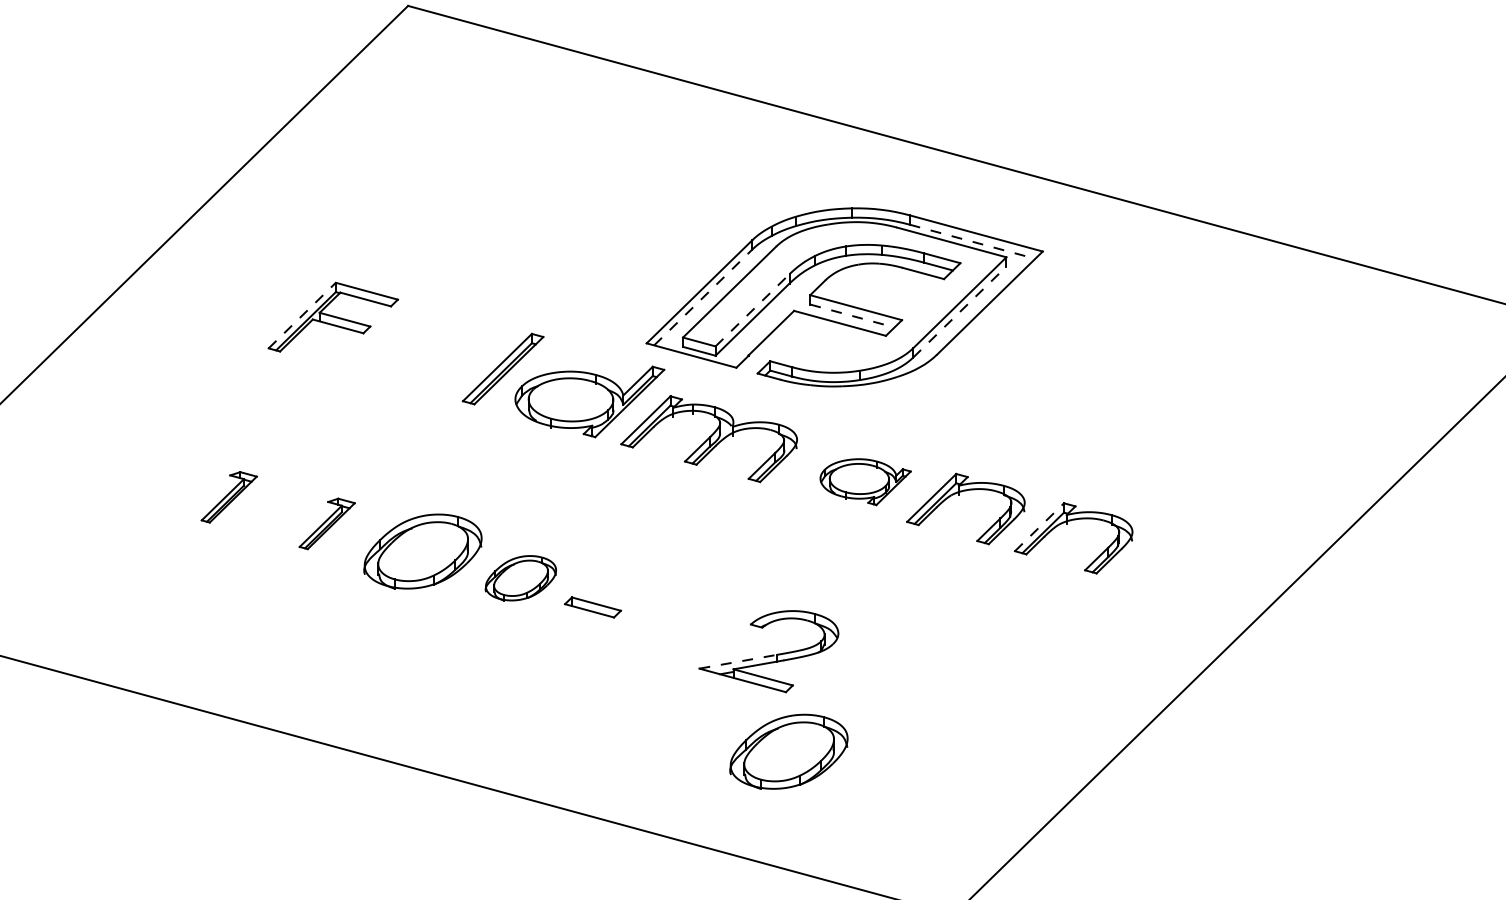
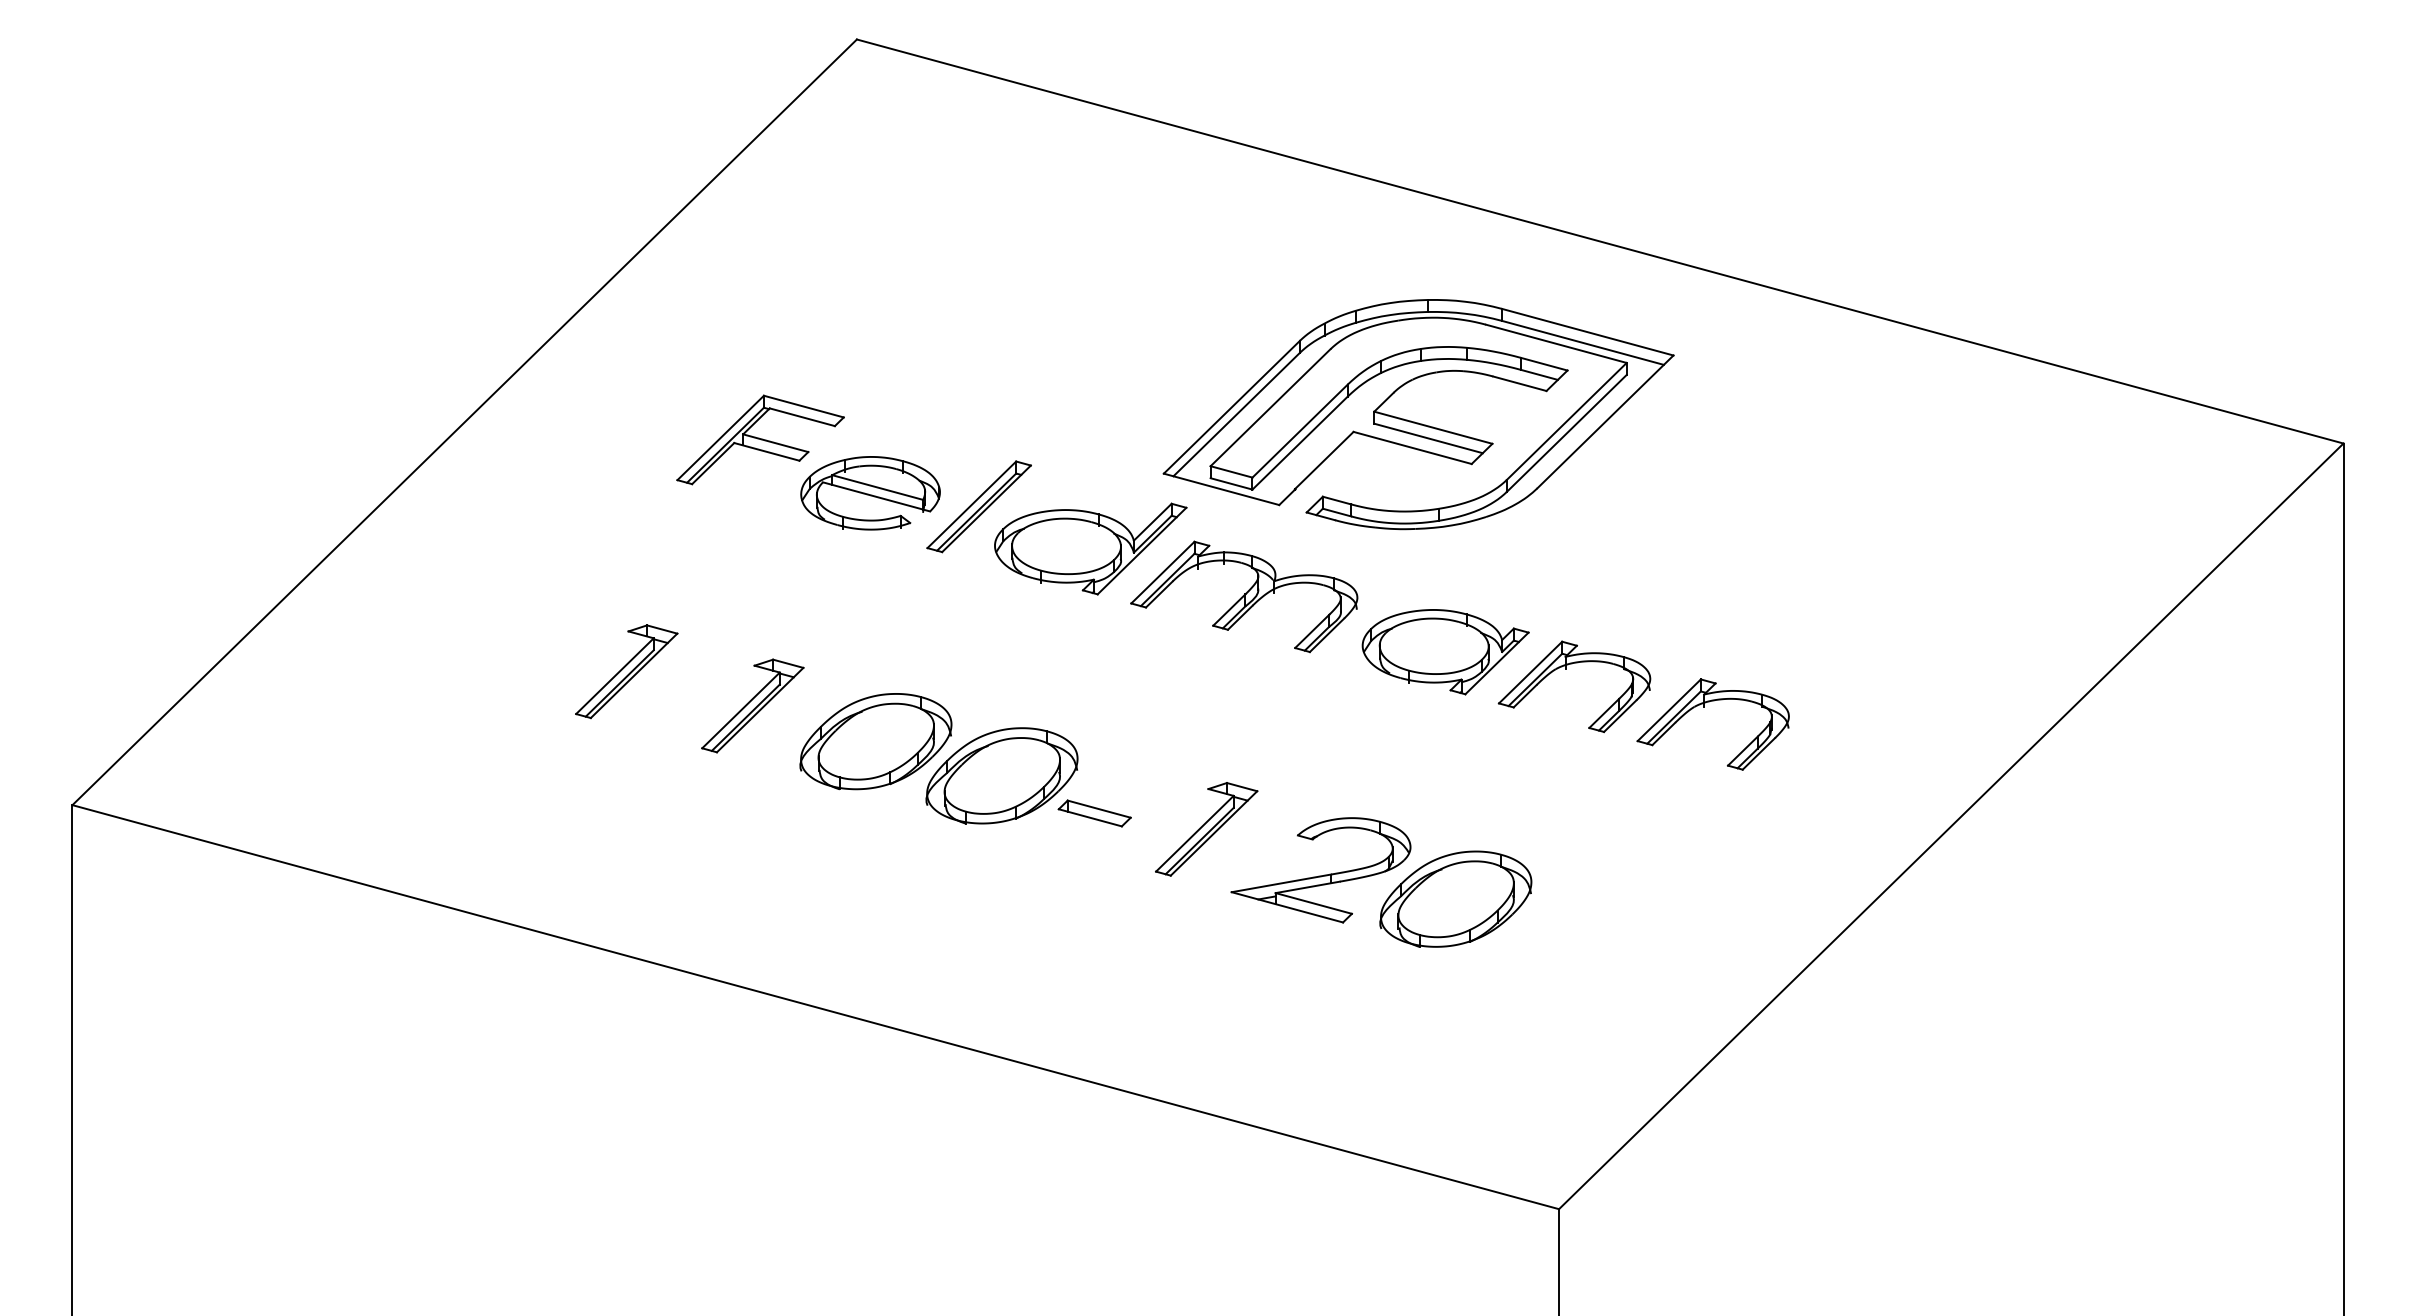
line: (972, 241) -> (1583, 342), dashed -> solid
line: (703, 297) -> (1237, 414), dashed -> solid
line: (752, 310) -> (1300, 431), dashed -> solid
line: (959, 312) -> (1566, 433), dashed -> solid
line: (302, 315) -> (721, 437), dashed -> solid
line: (853, 316) -> (1429, 438), dashed -> solid
part: (418, 358) -> (870, 493), added
part: (865, 482) -> (1445, 652), size x1.43
part: (229, 497) -> (626, 671), size x1.43
part: (326, 523) -> (752, 705), size x1.43
line: (1039, 526) -> (1669, 709), dashed -> solid
part: (520, 577) -> (1001, 775), size x1.67
part: (679, 619) -> (1206, 829), added
line: (738, 661) -> (1281, 883), dashed -> solid
part: (788, 751) -> (1455, 898), moved

